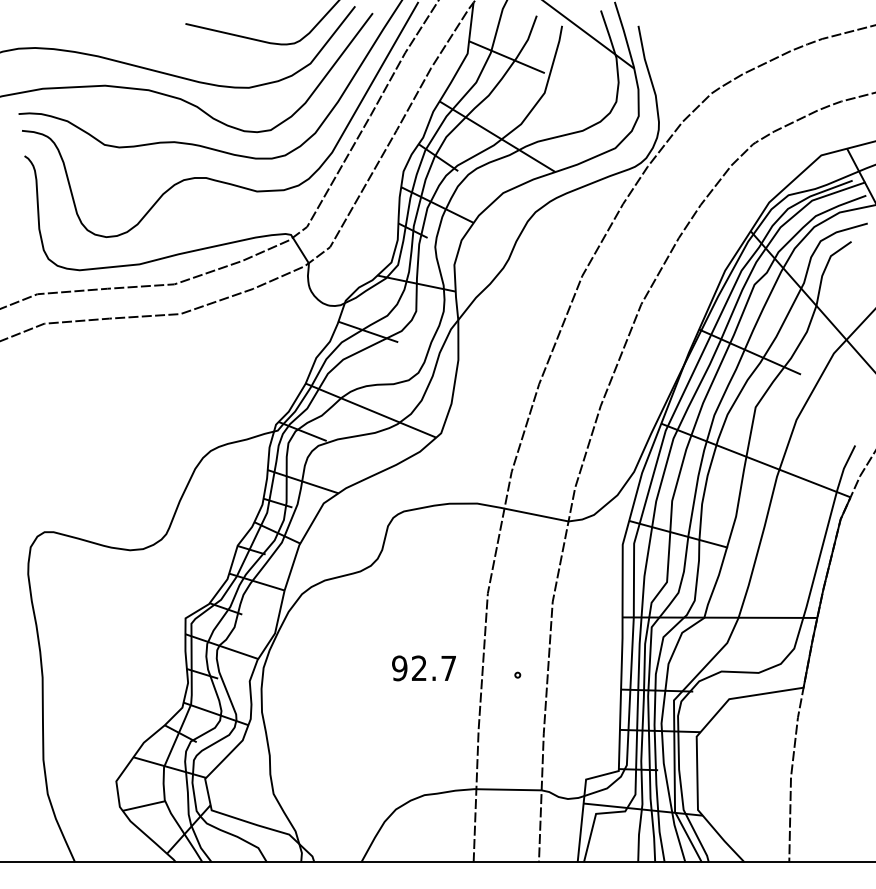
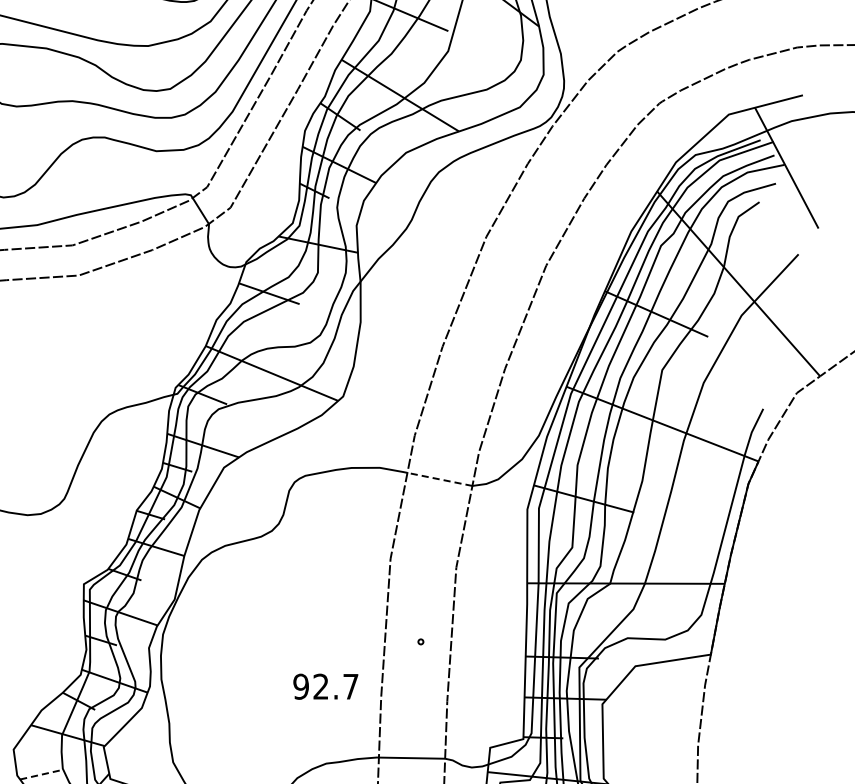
line: (536, 515) -> (439, 479), solid -> dashed
text: (423, 668) -> (325, 686), moved
line: (144, 806) -> (42, 775), solid -> dashed

